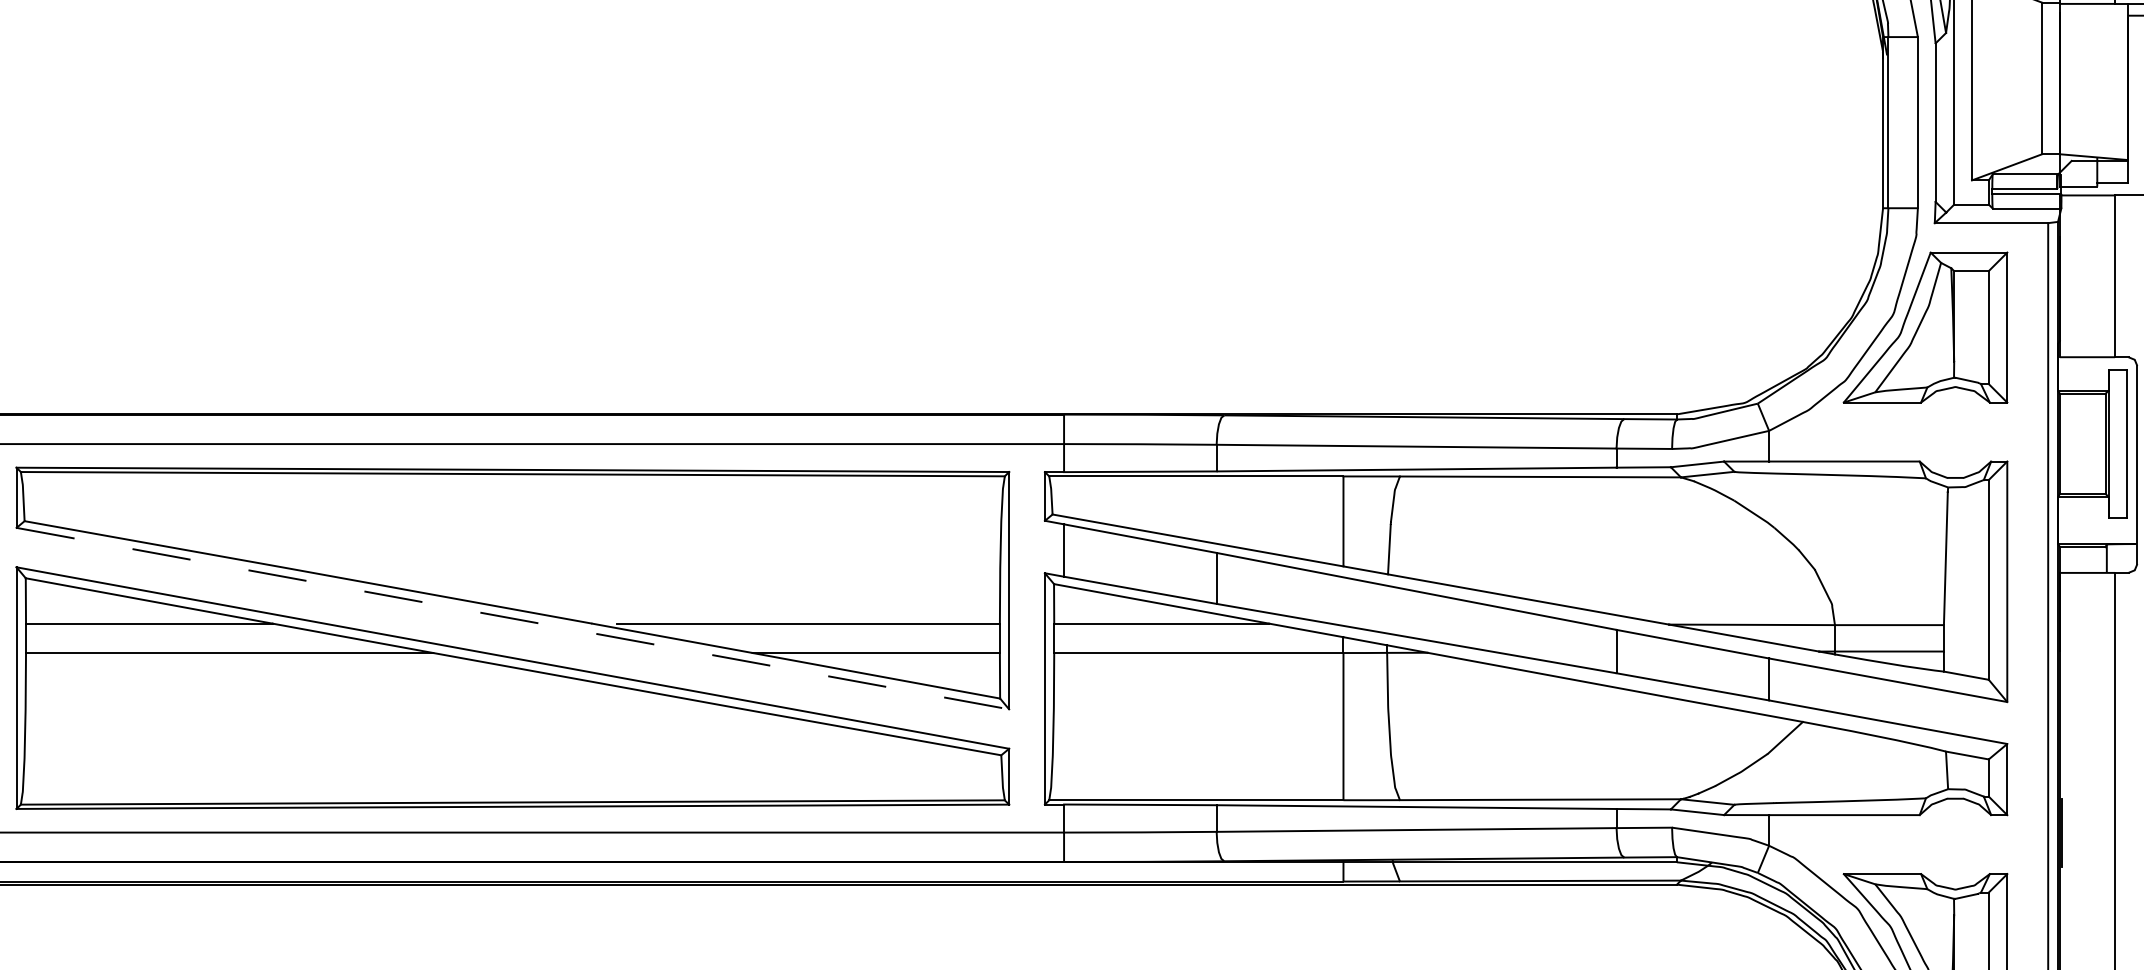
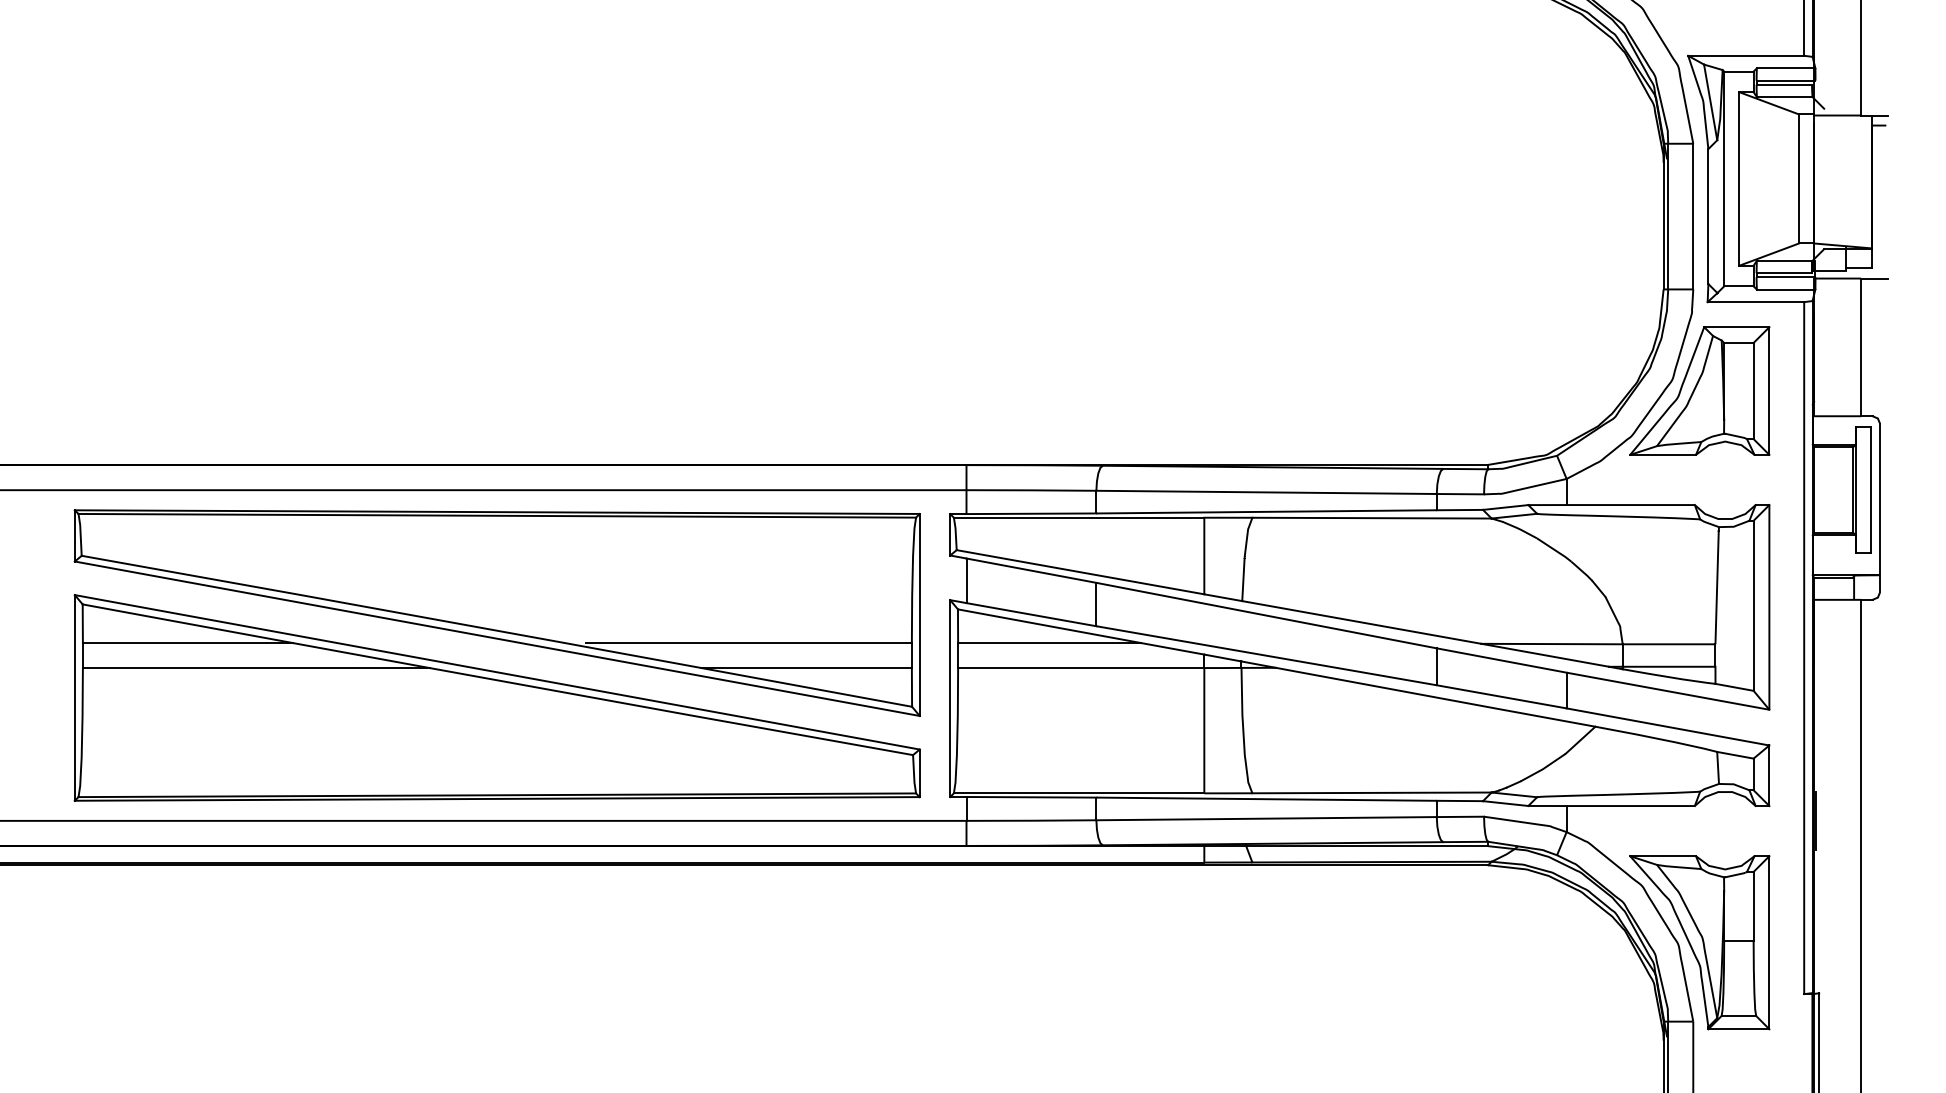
line: (513, 618) -> (497, 638), dashed -> solid

